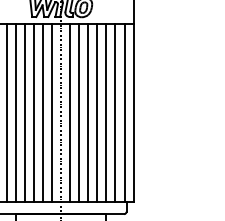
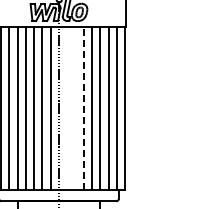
line: (70, 112) -> (67, 108), removed
line: (79, 112) -> (75, 108), removed
line: (87, 112) -> (83, 108), solid -> dashed

